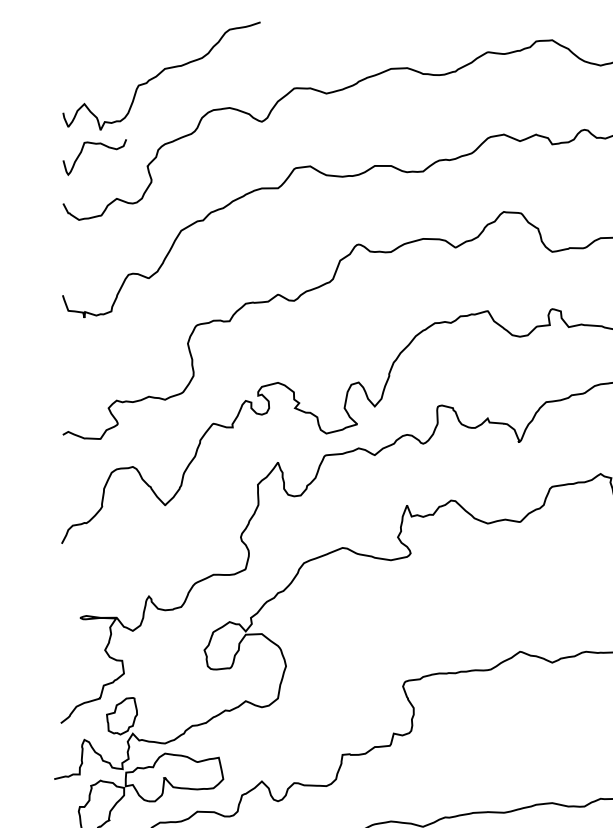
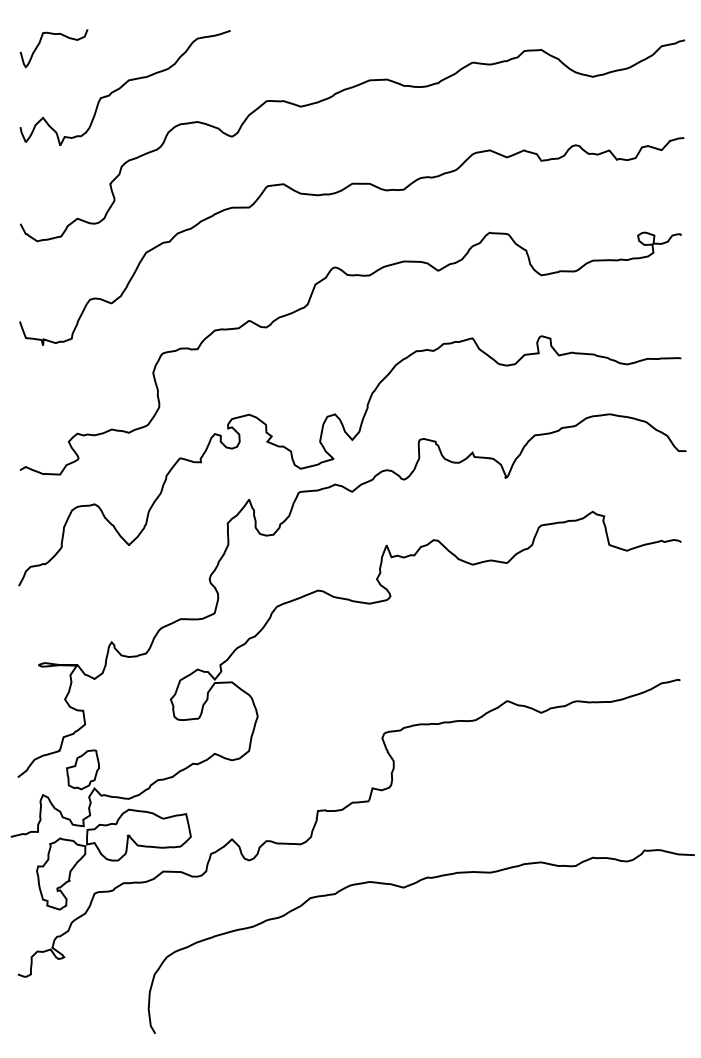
curve: (82, 152) -> (40, 43), moved

